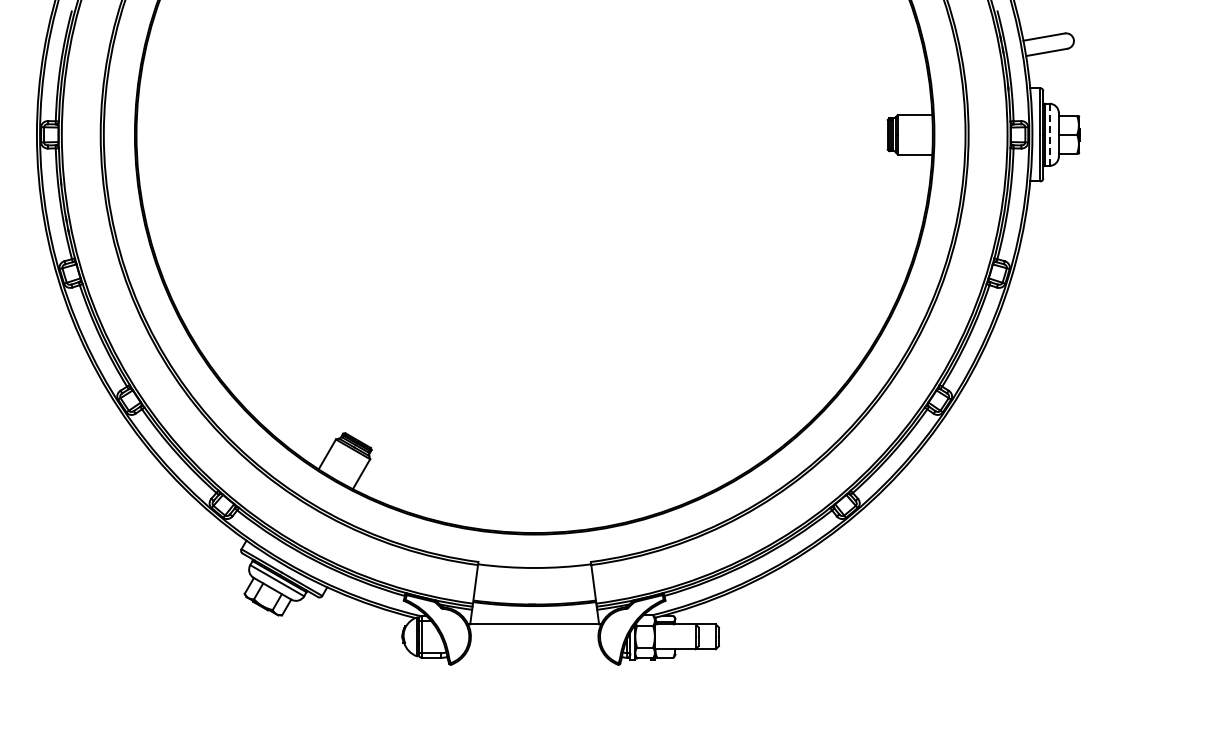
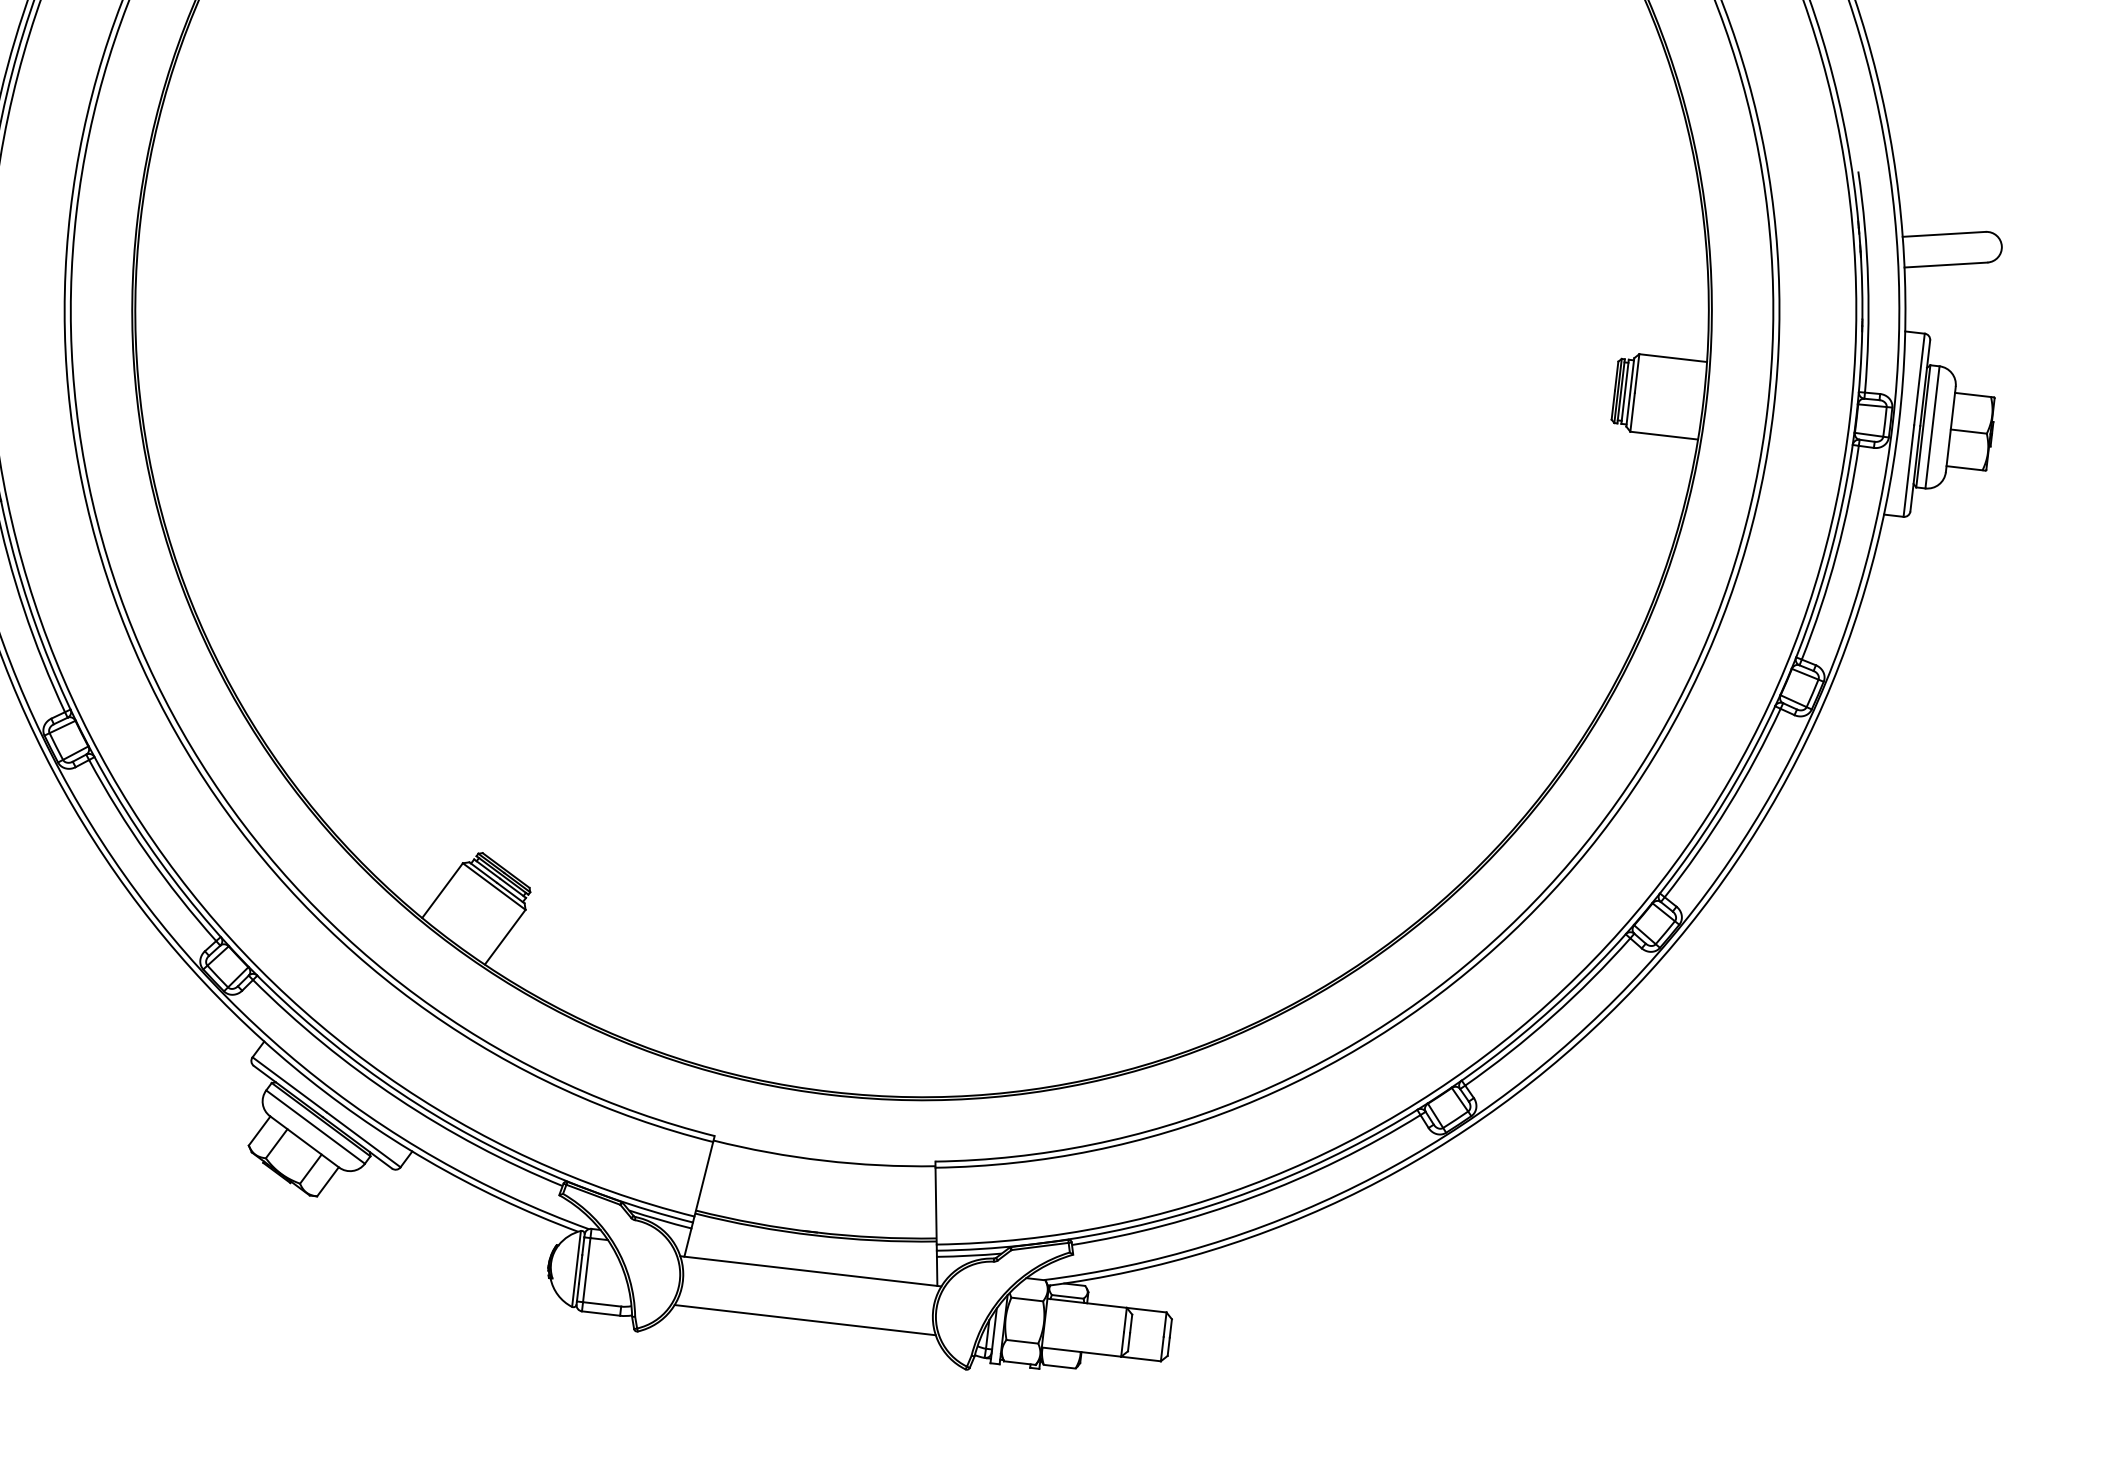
line: (1049, 135) -> (1932, 428), dashed -> solid
line: (534, 649) -> (804, 1320), added

